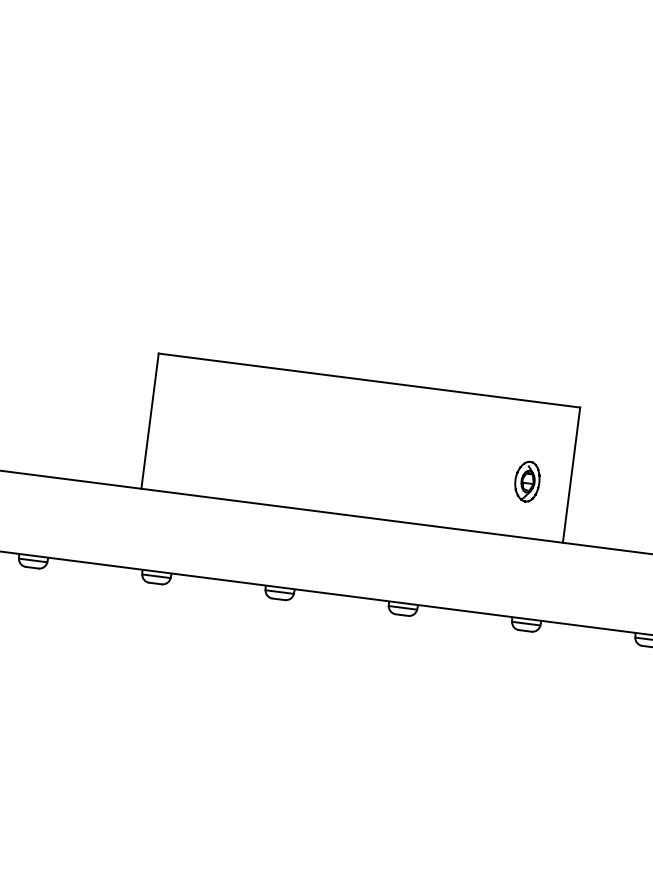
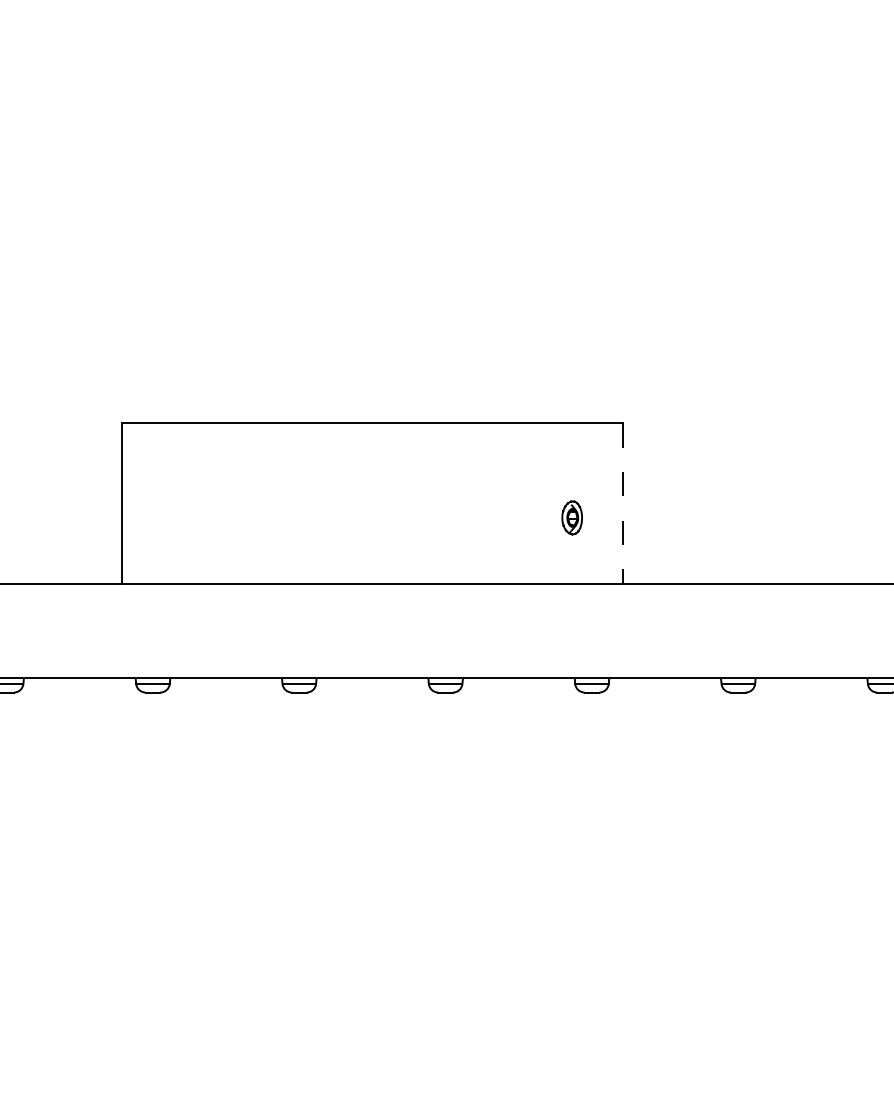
line: (571, 475) -> (622, 504), solid -> dashed
part: (527, 481) -> (572, 517), size x0.7

